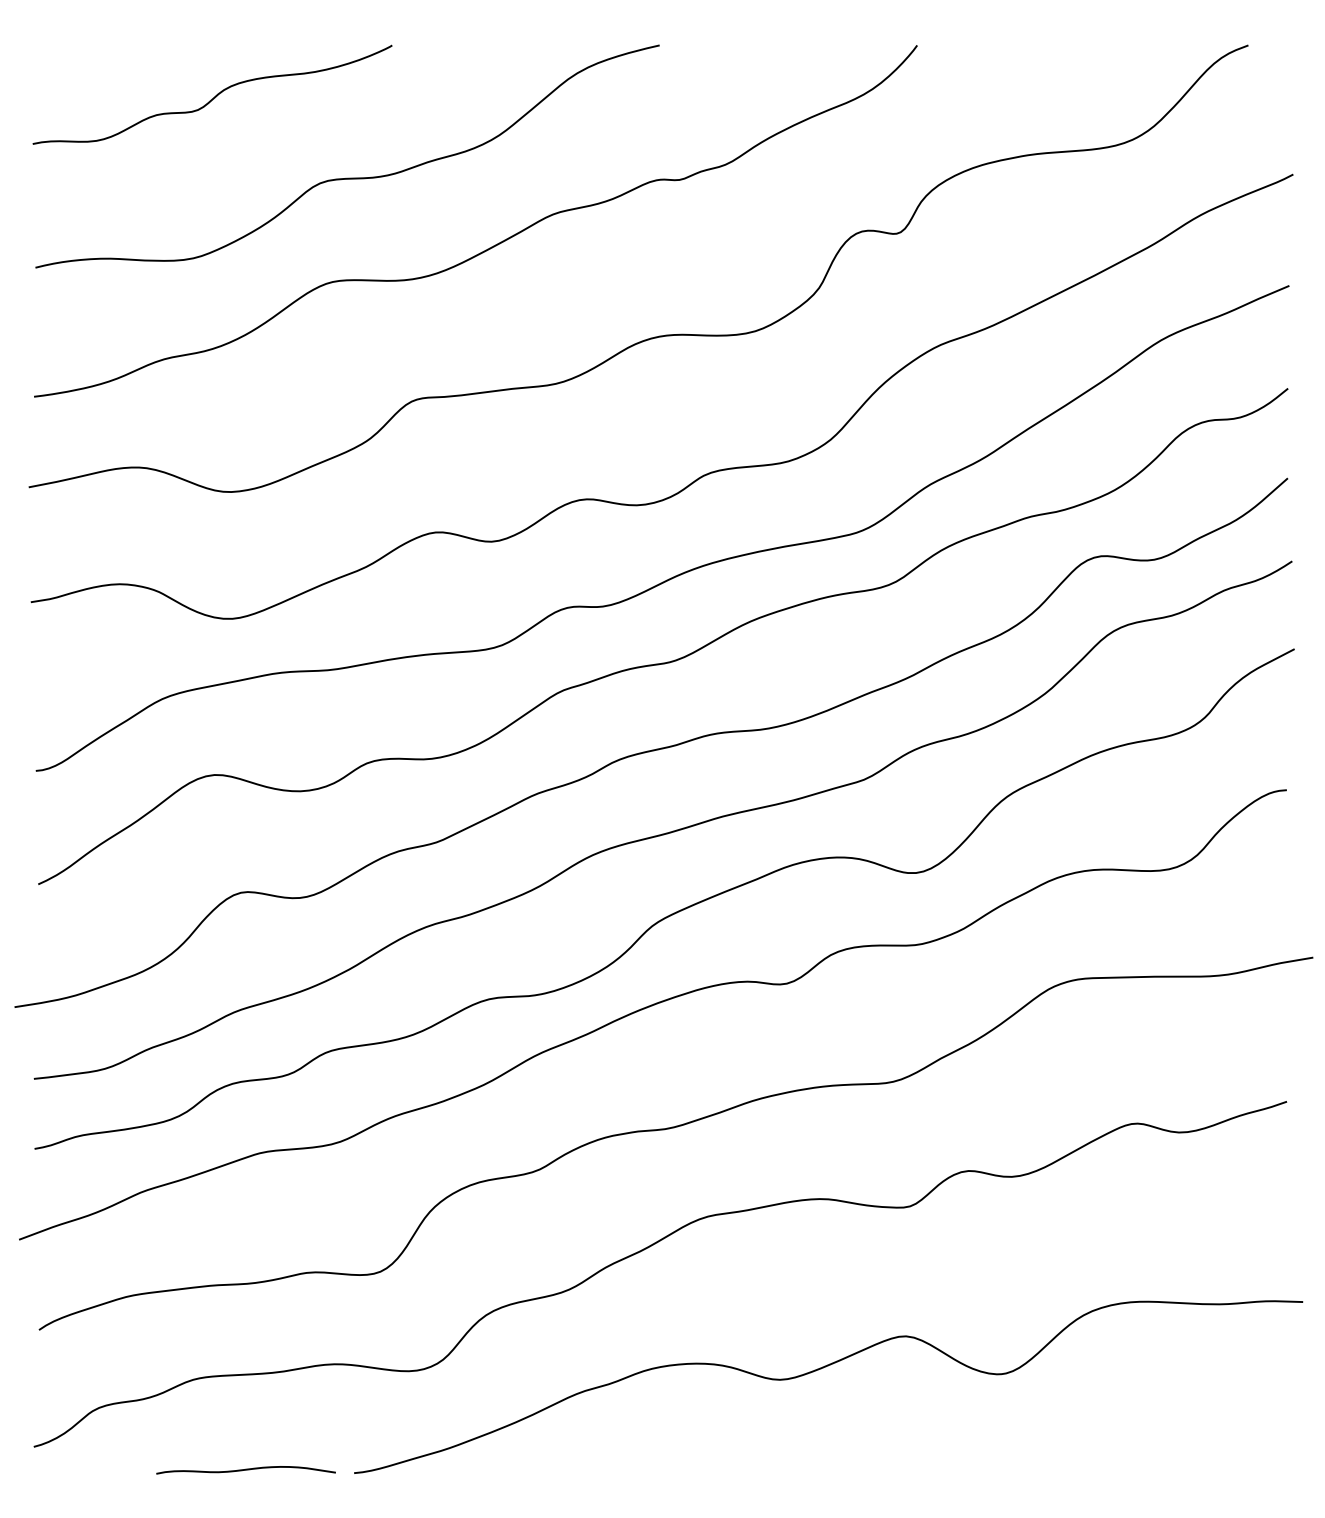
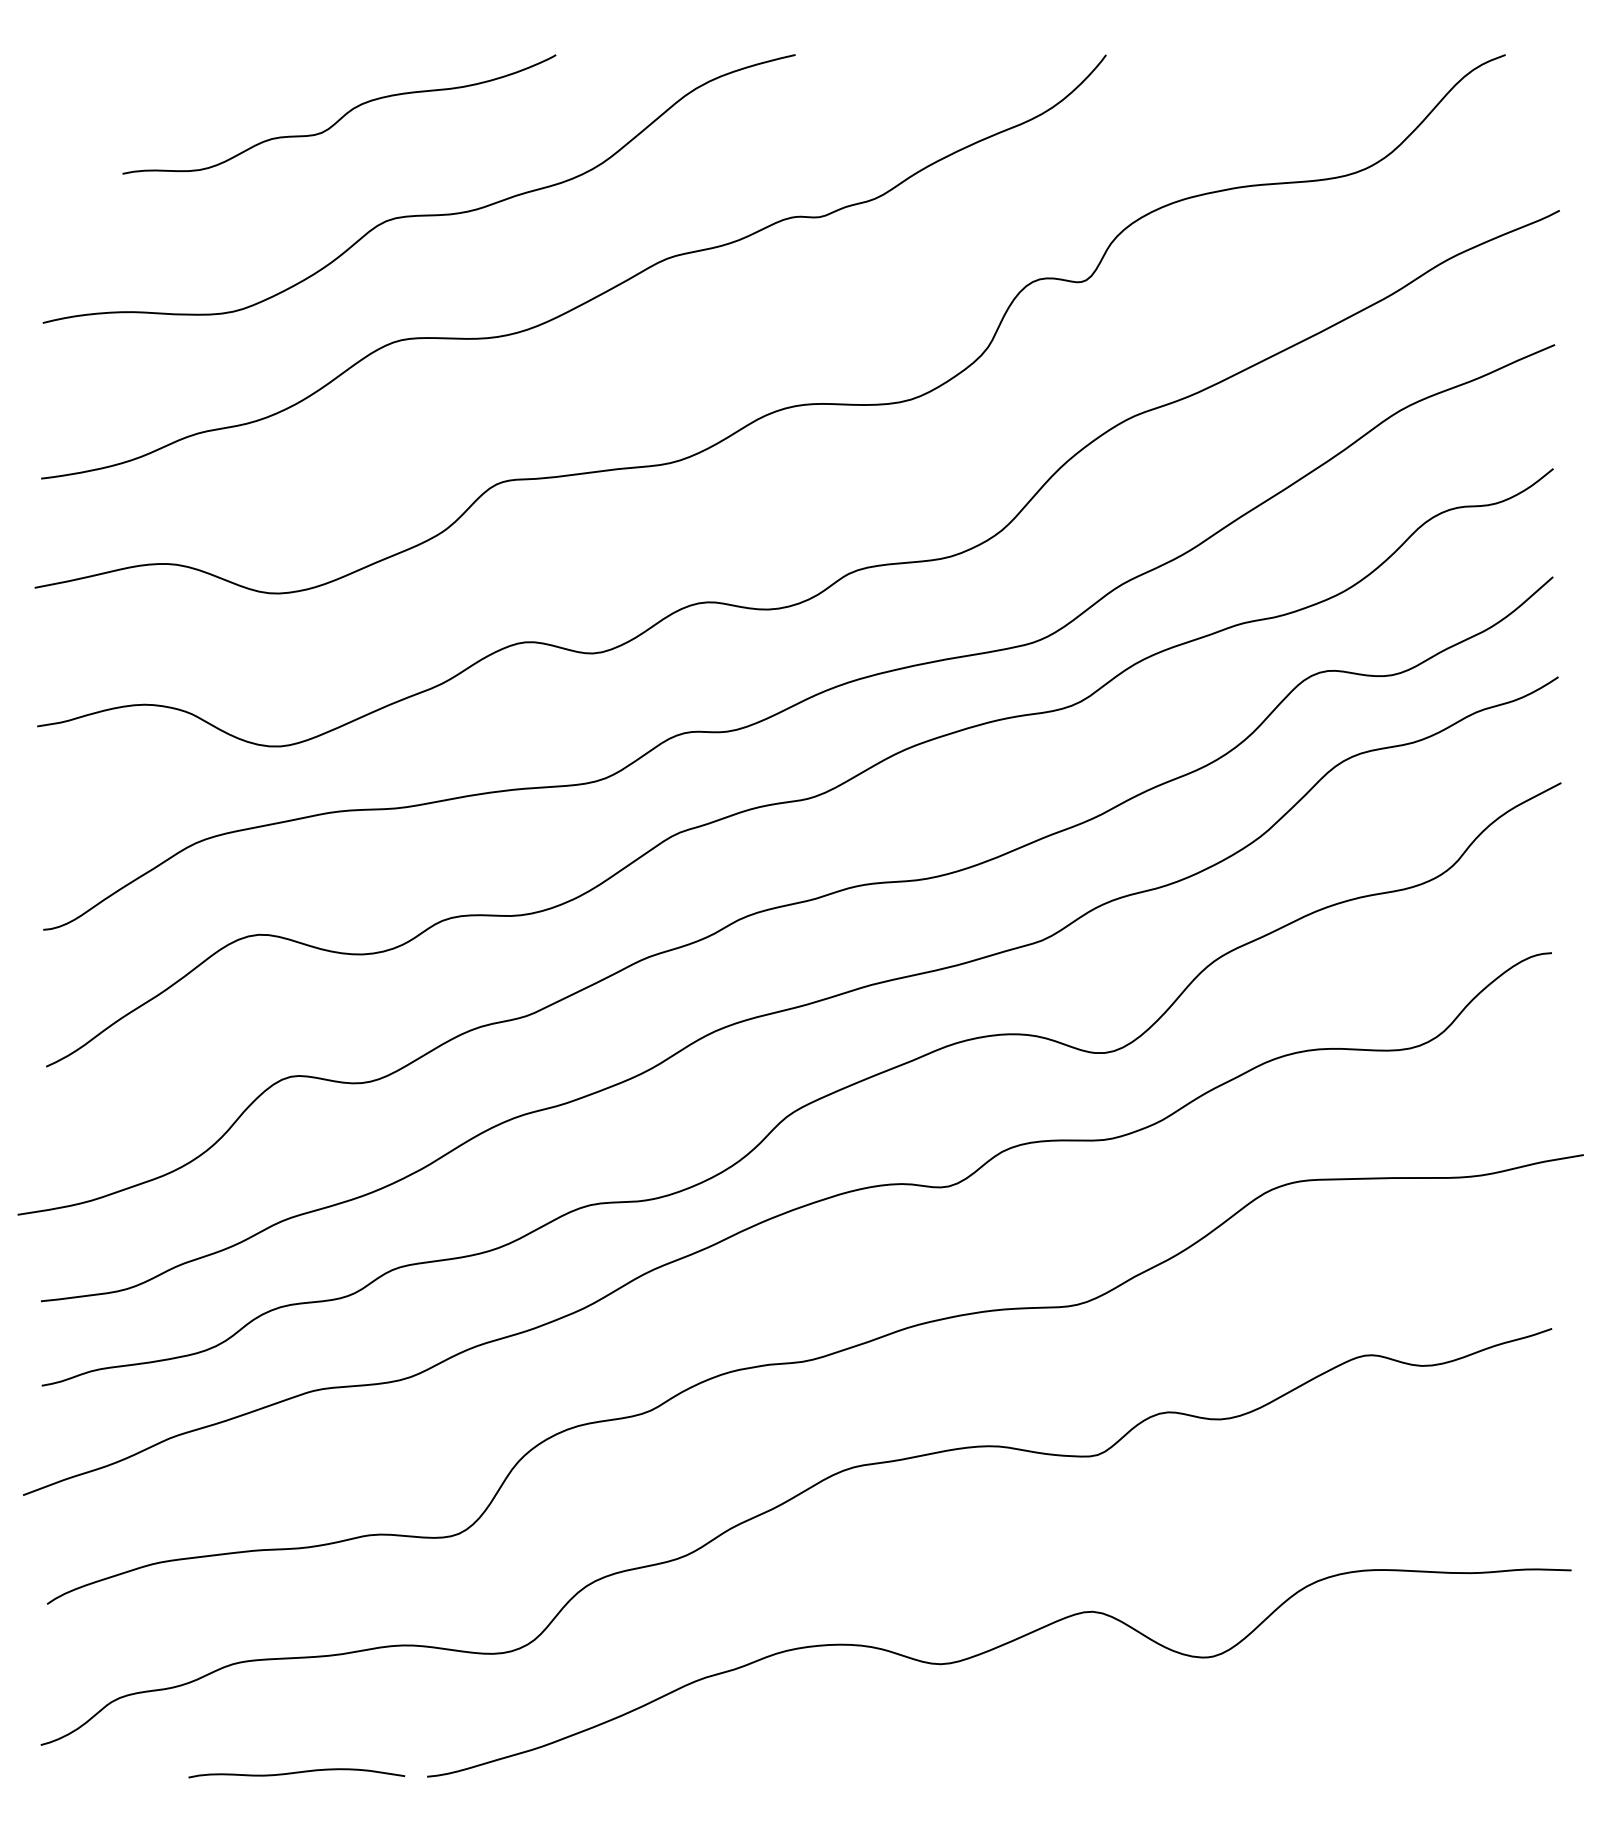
curve: (214, 96) -> (341, 116), moved

